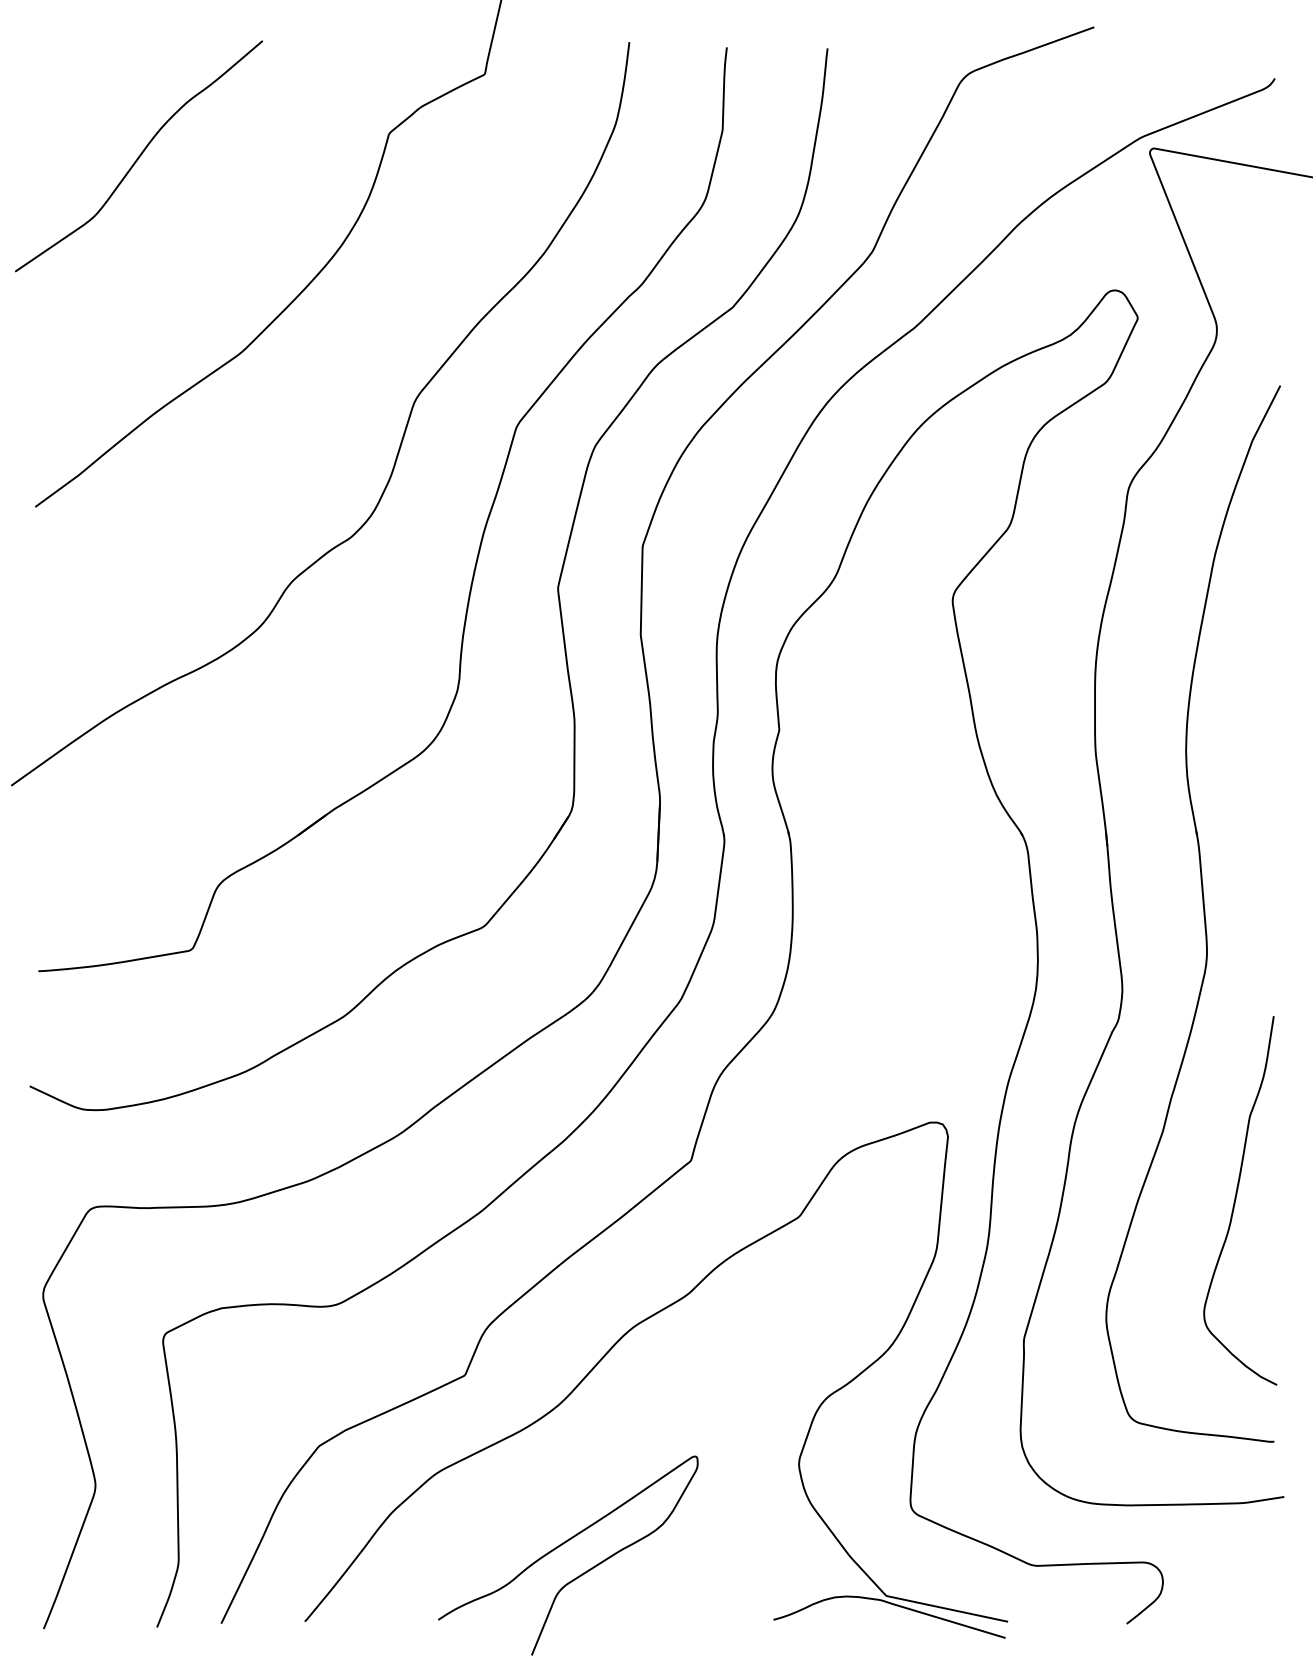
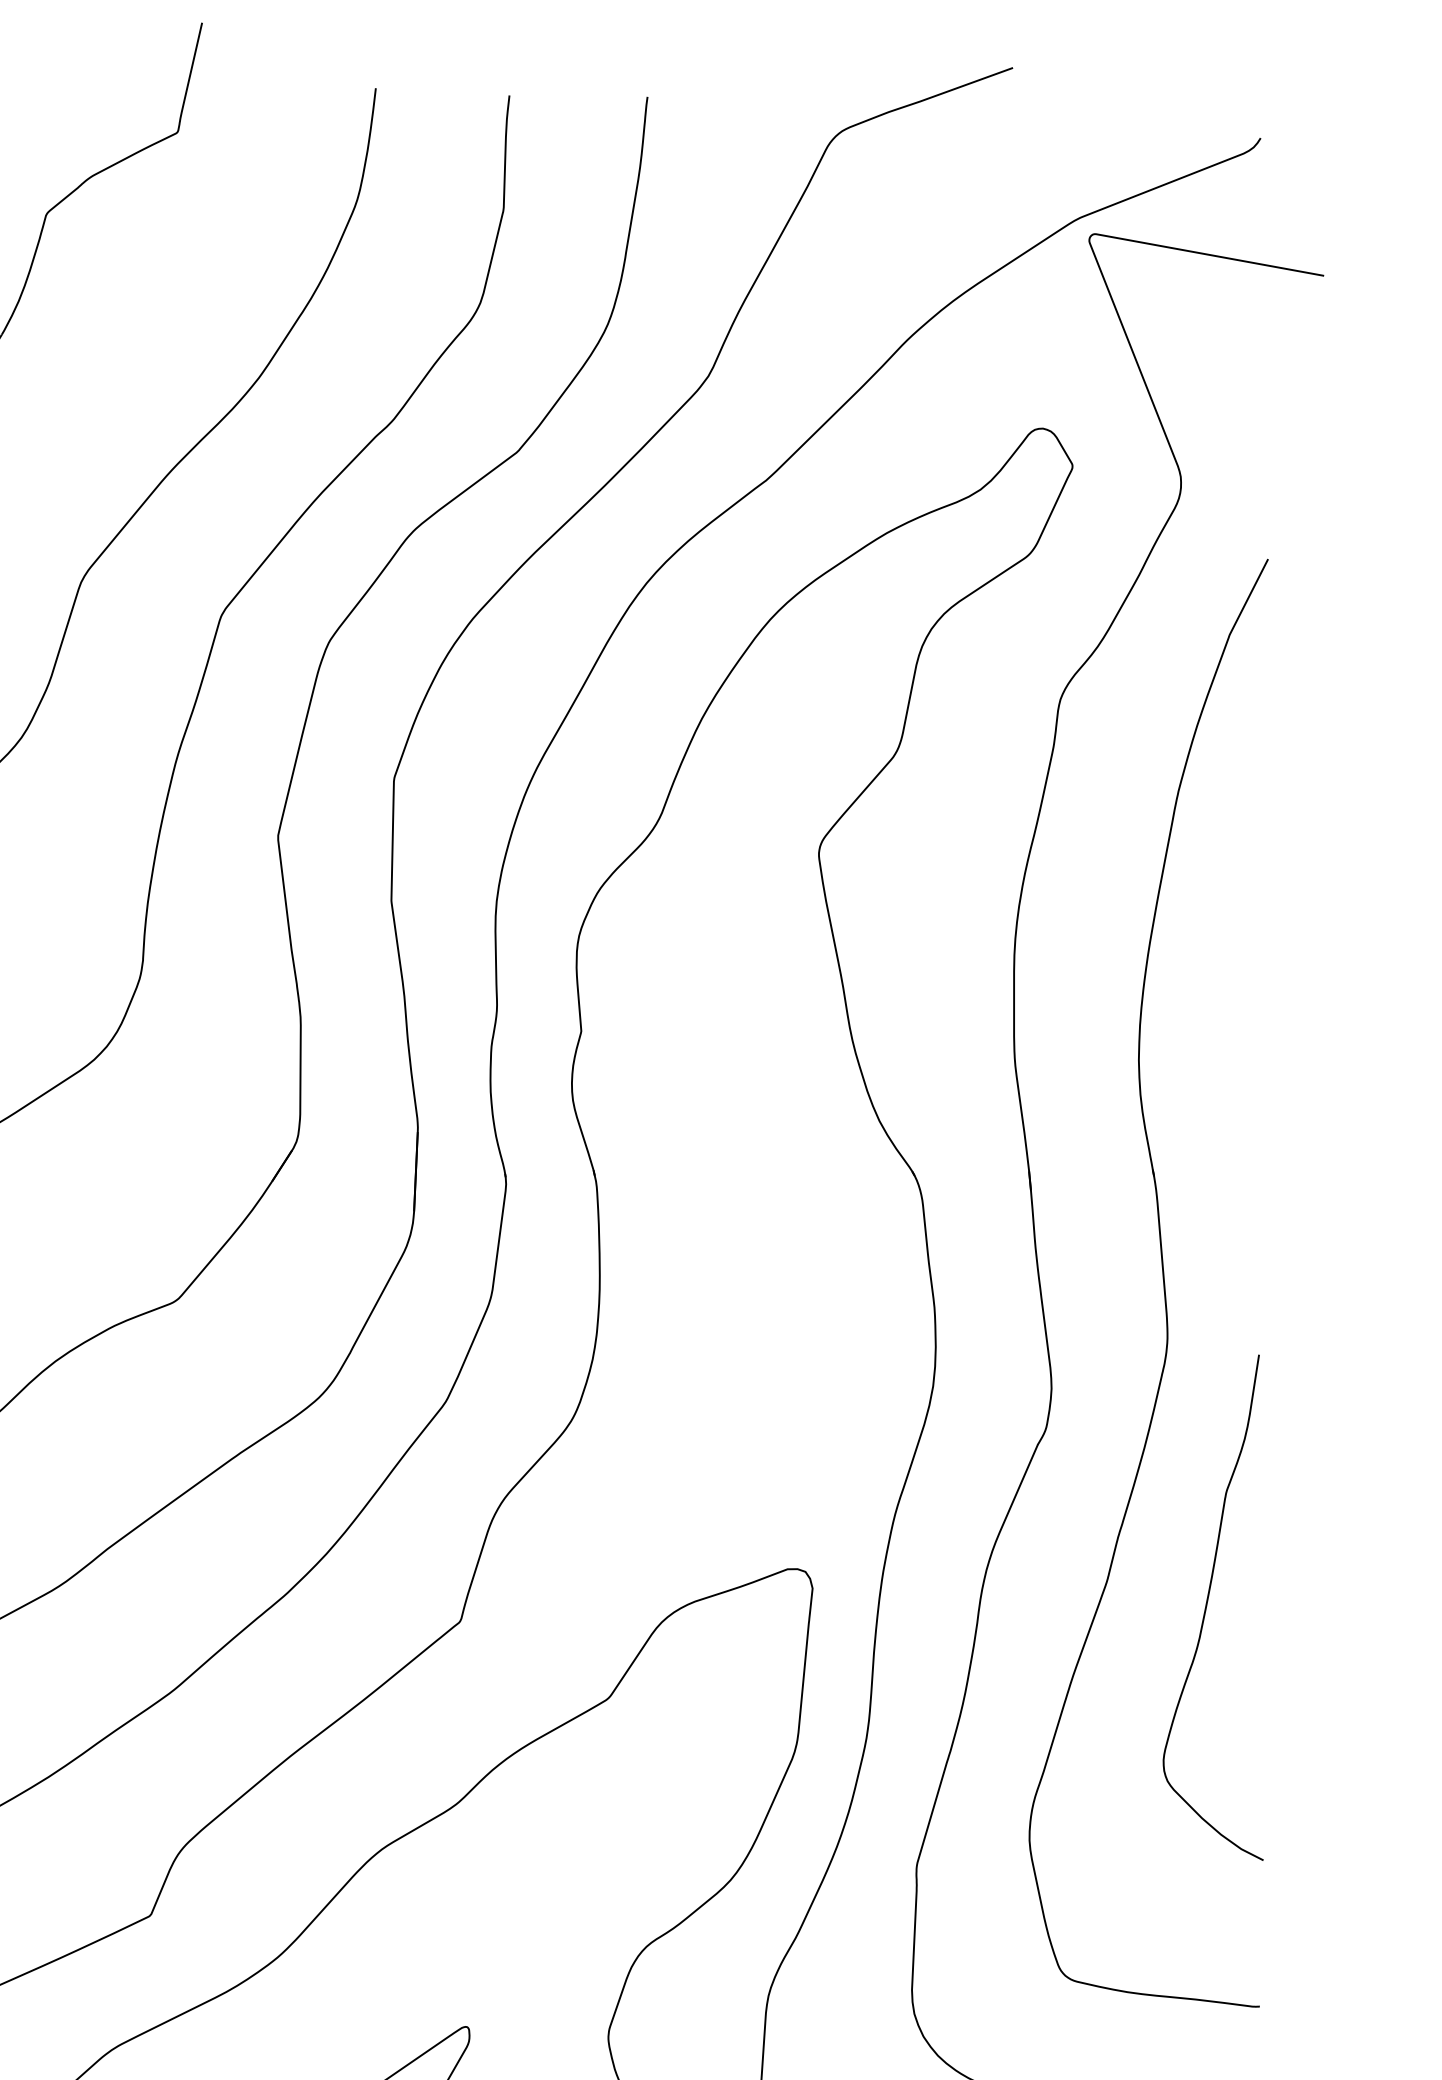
curve: (1236, 1199) -> (1207, 1606), moved

